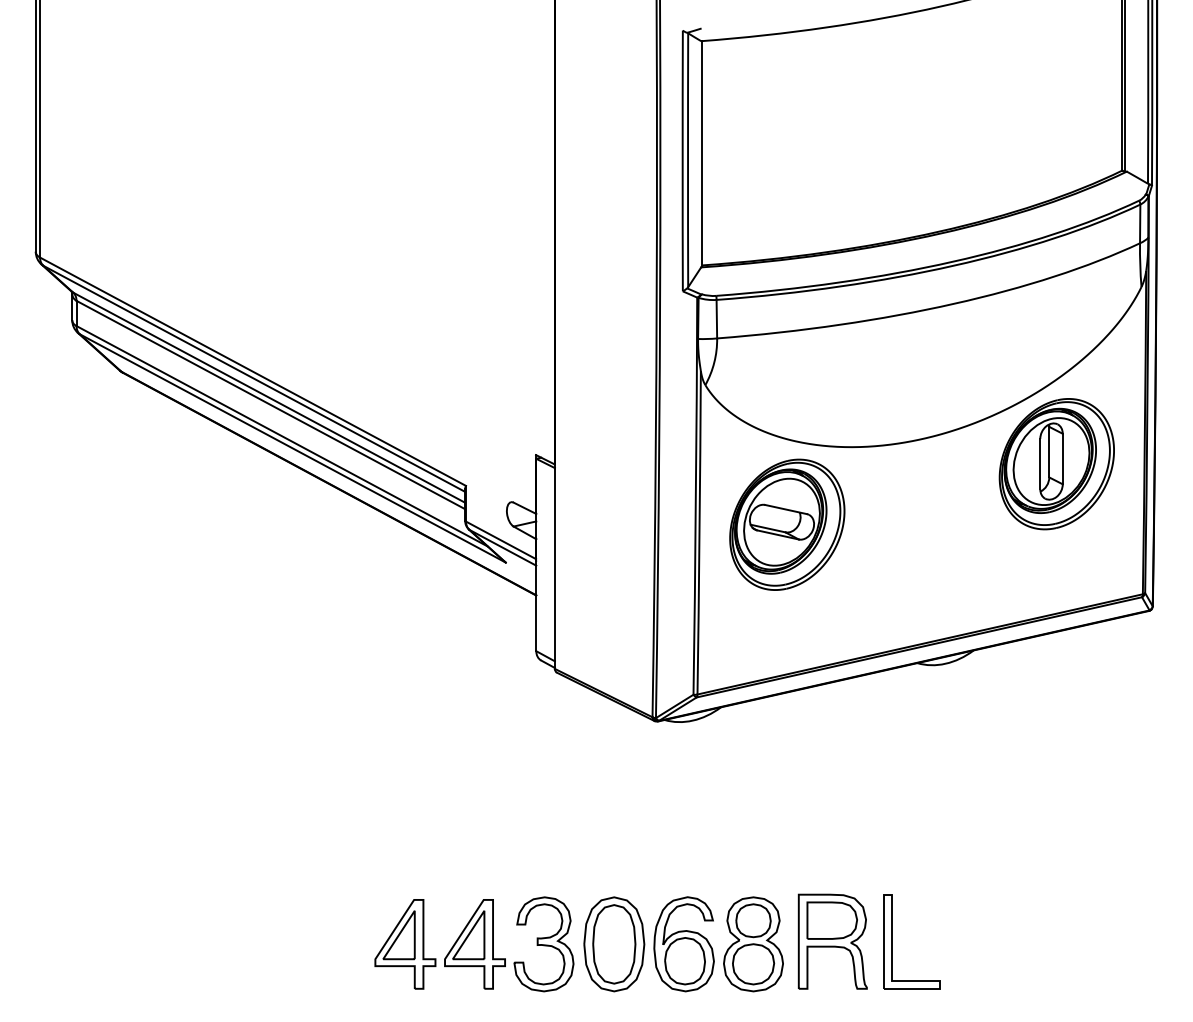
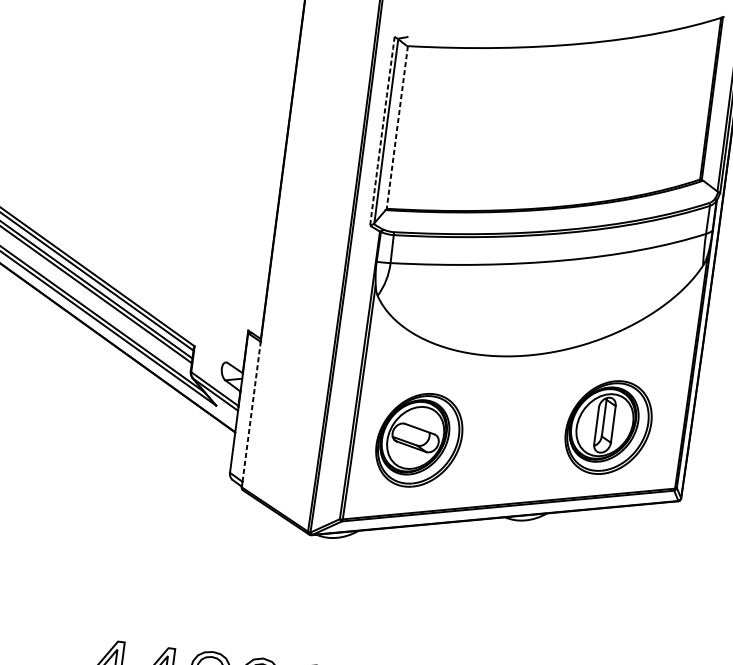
line: (702, 153) -> (397, 127), solid -> dashed
arc: (682, 160) -> (382, 130), solid -> dashed
part: (1056, 464) -> (608, 427), moved
part: (787, 524) -> (419, 440), moved
line: (554, 564) -> (251, 411), solid -> dashed

